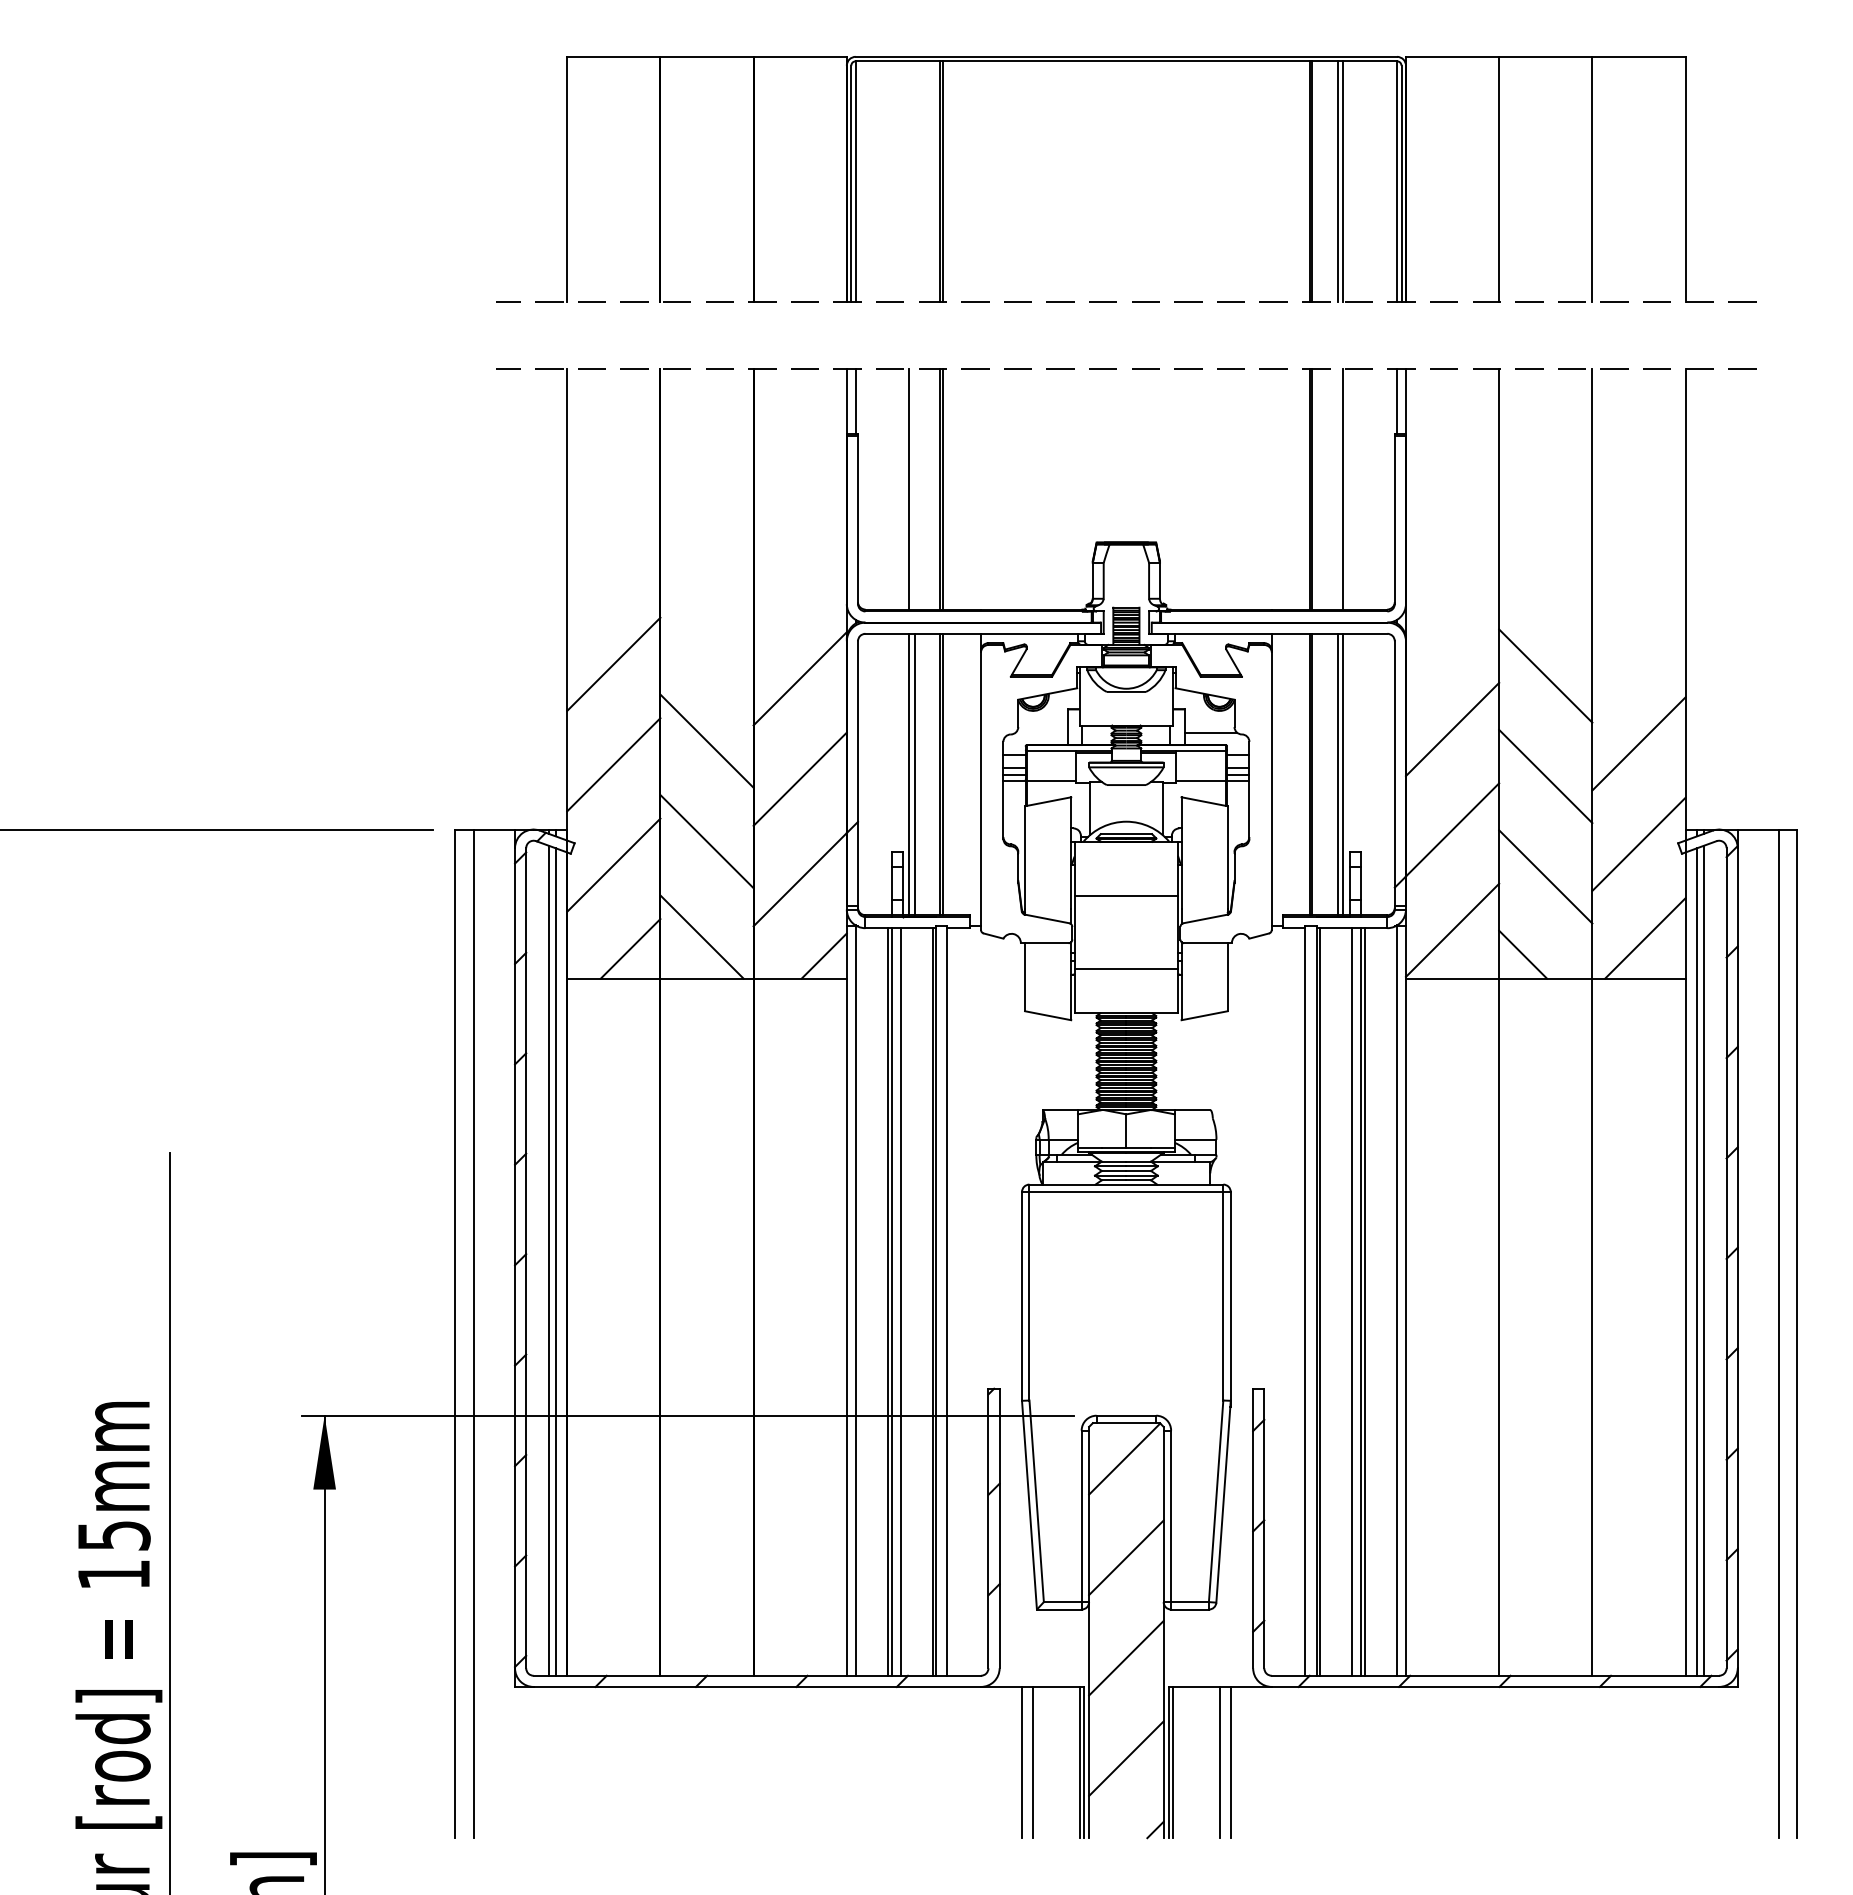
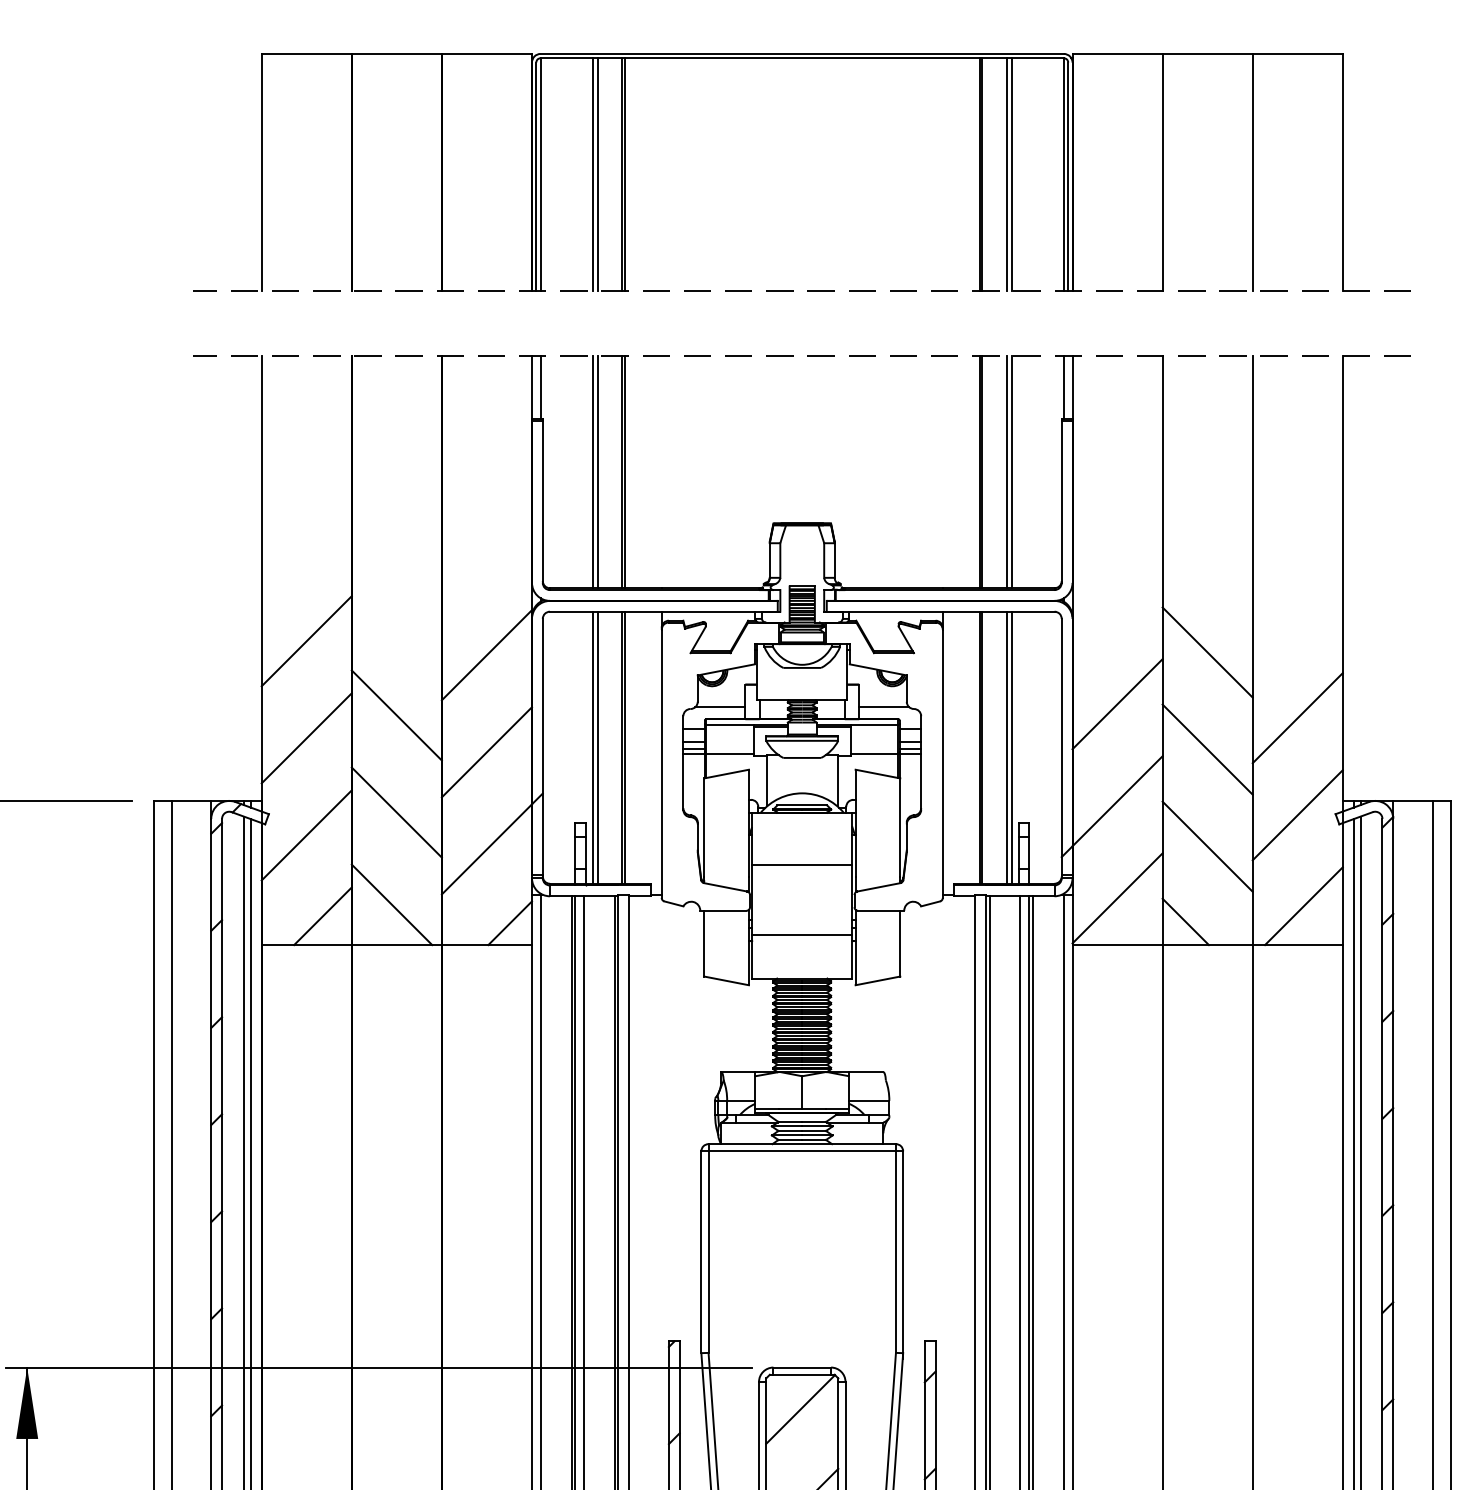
line: (909, 181) -> (592, 174), added
line: (914, 181) -> (597, 174), added
line: (914, 489) -> (597, 472), added
line: (1337, 489) -> (1006, 472), added
line: (1041, 732) -> (720, 707), added

